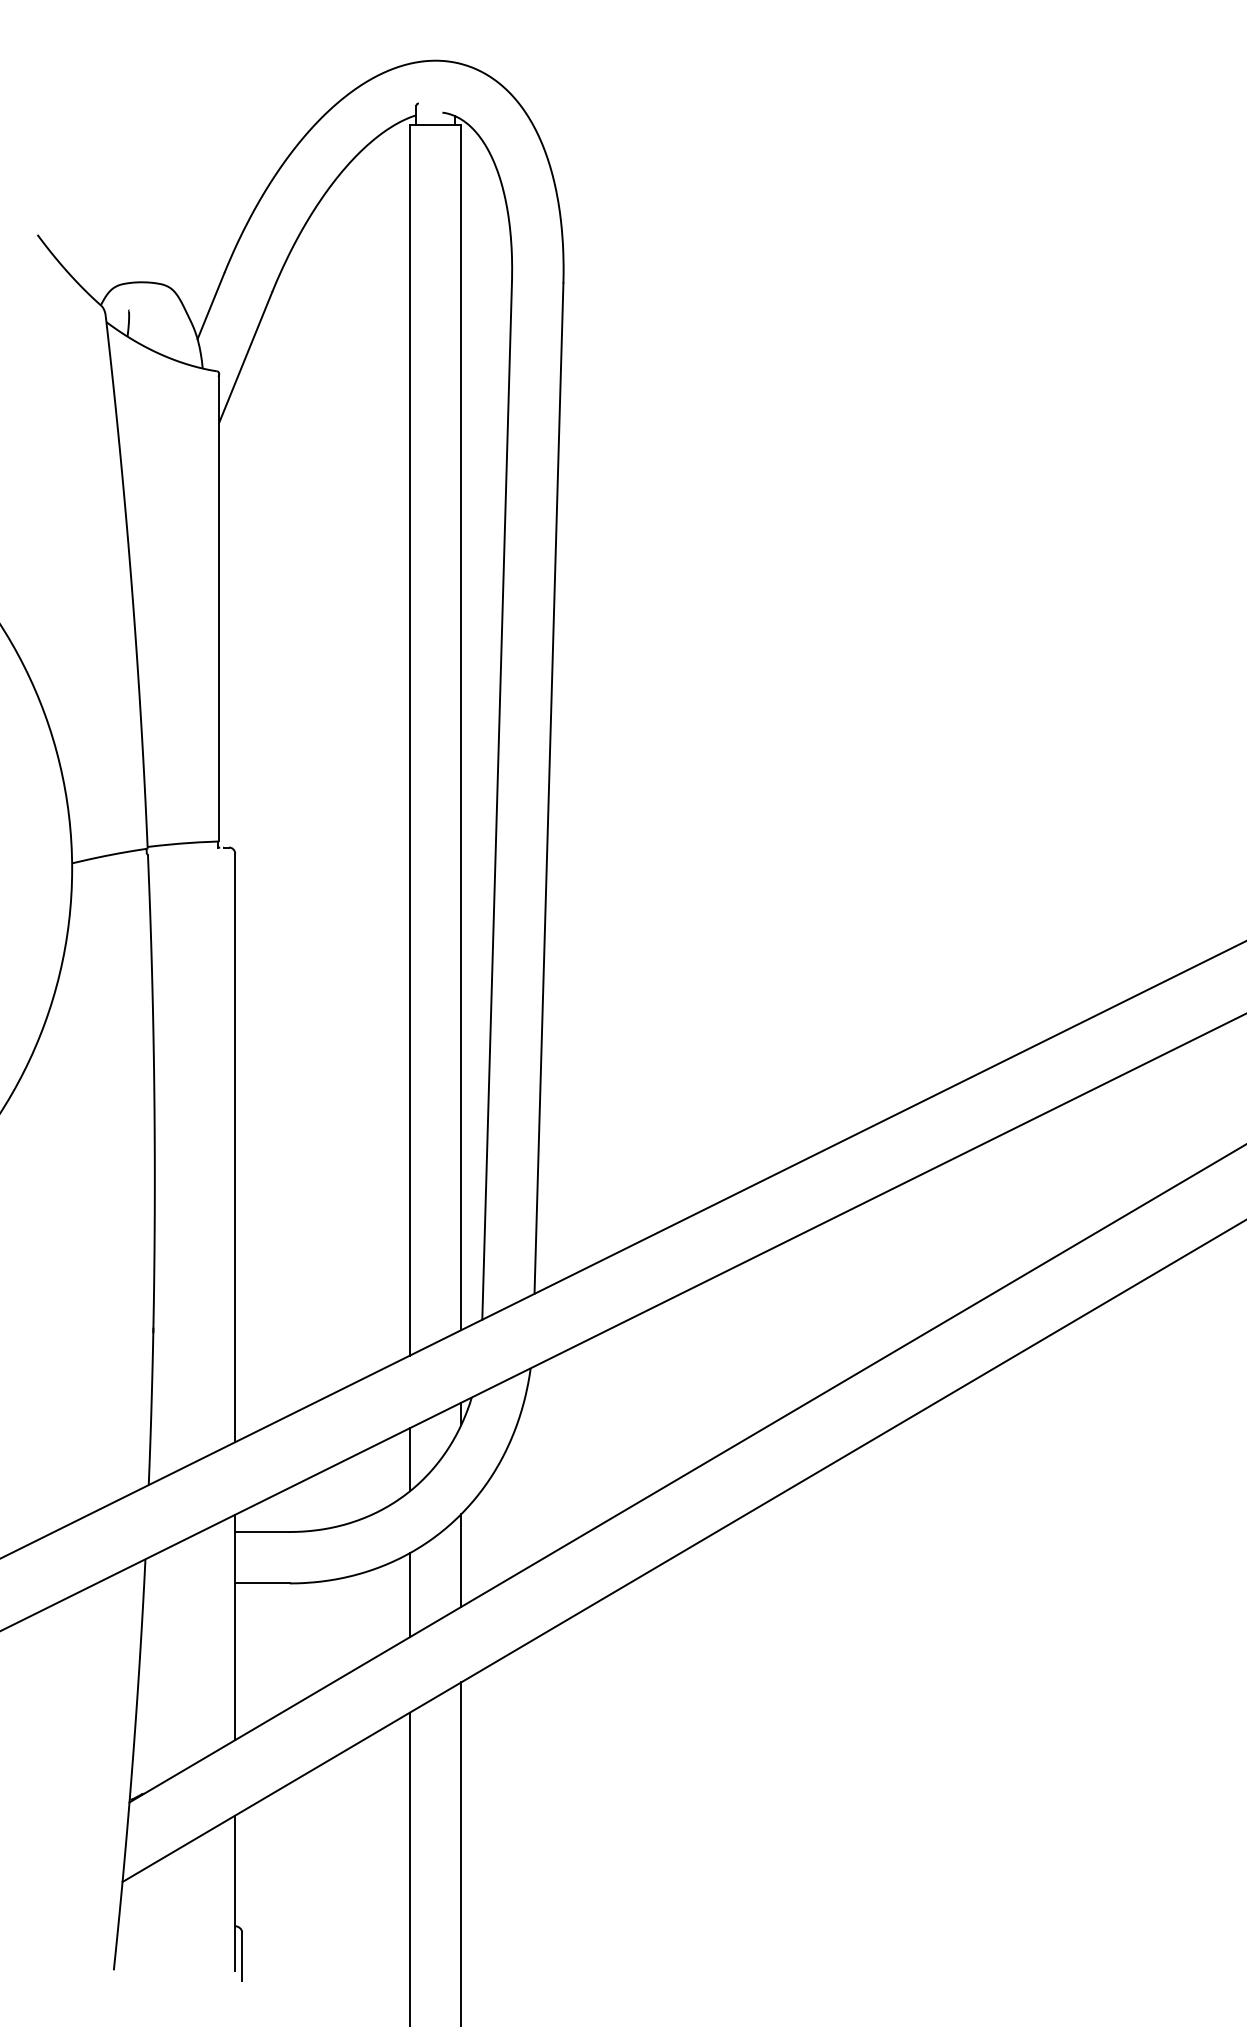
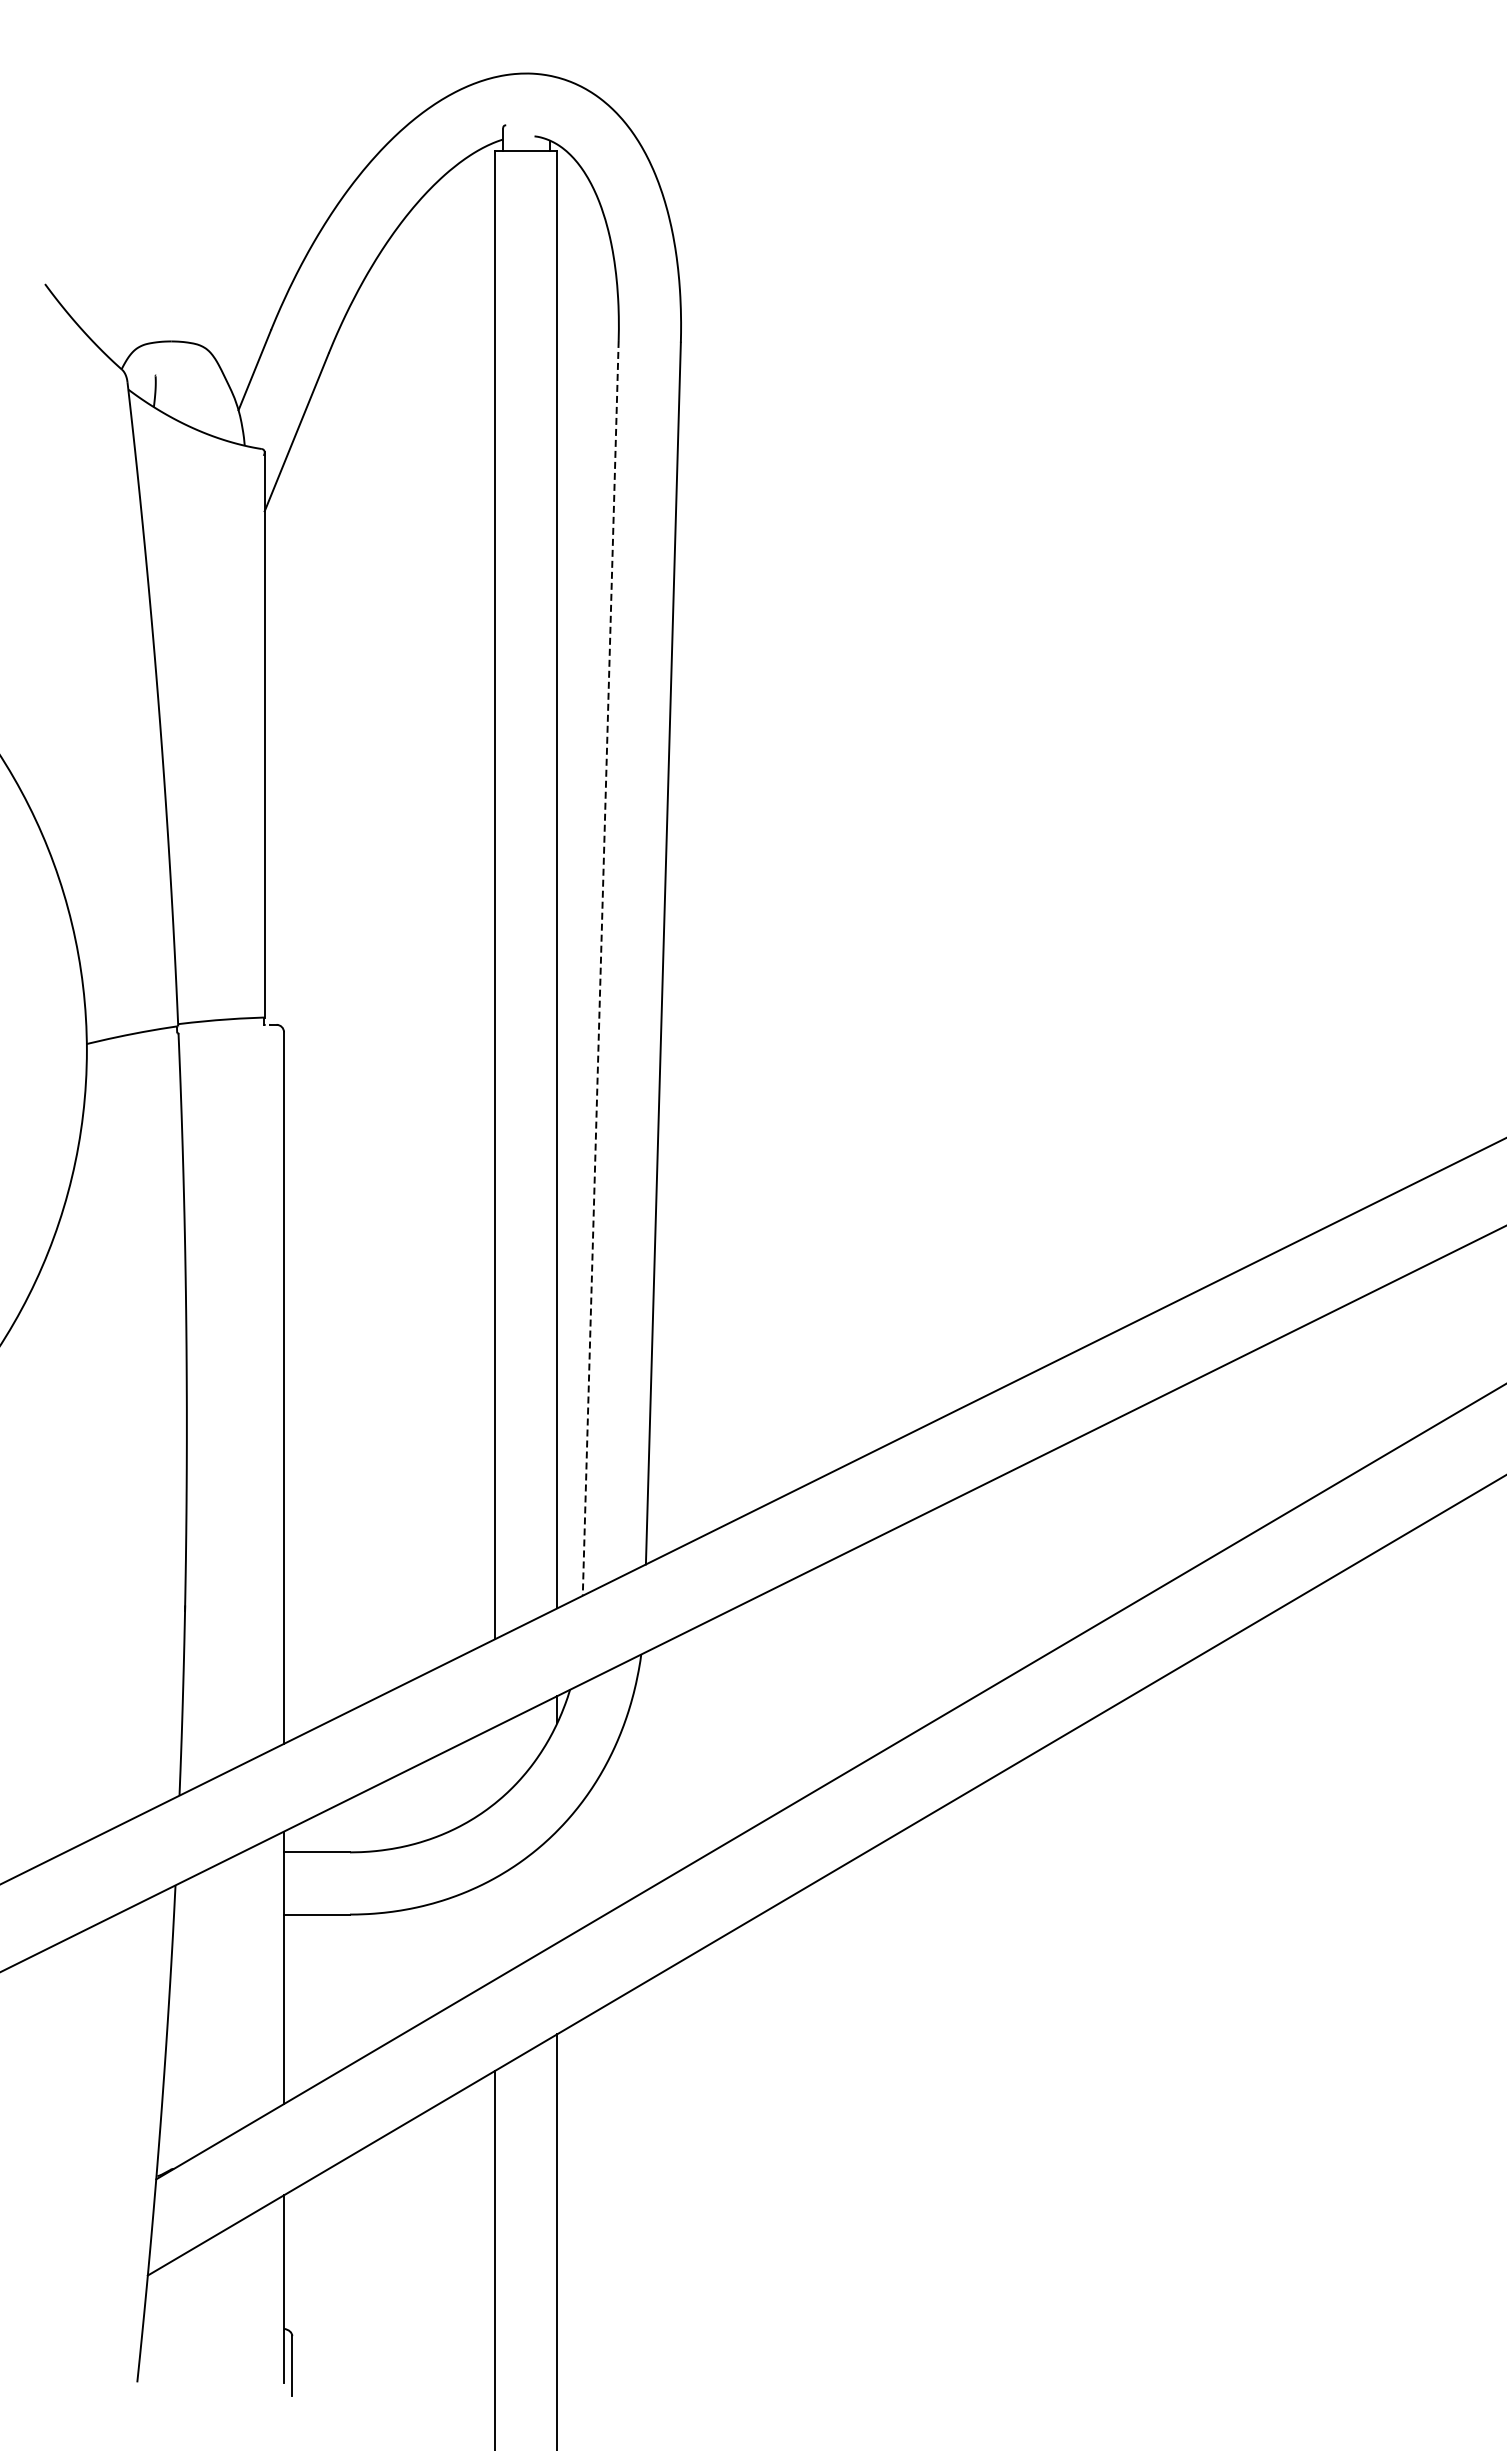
line: (496, 800) -> (600, 968), solid -> dashed
line: (410, 1459) -> (495, 1764), removed
line: (461, 1560) -> (557, 1886), removed
line: (410, 1594) -> (495, 1928), removed

